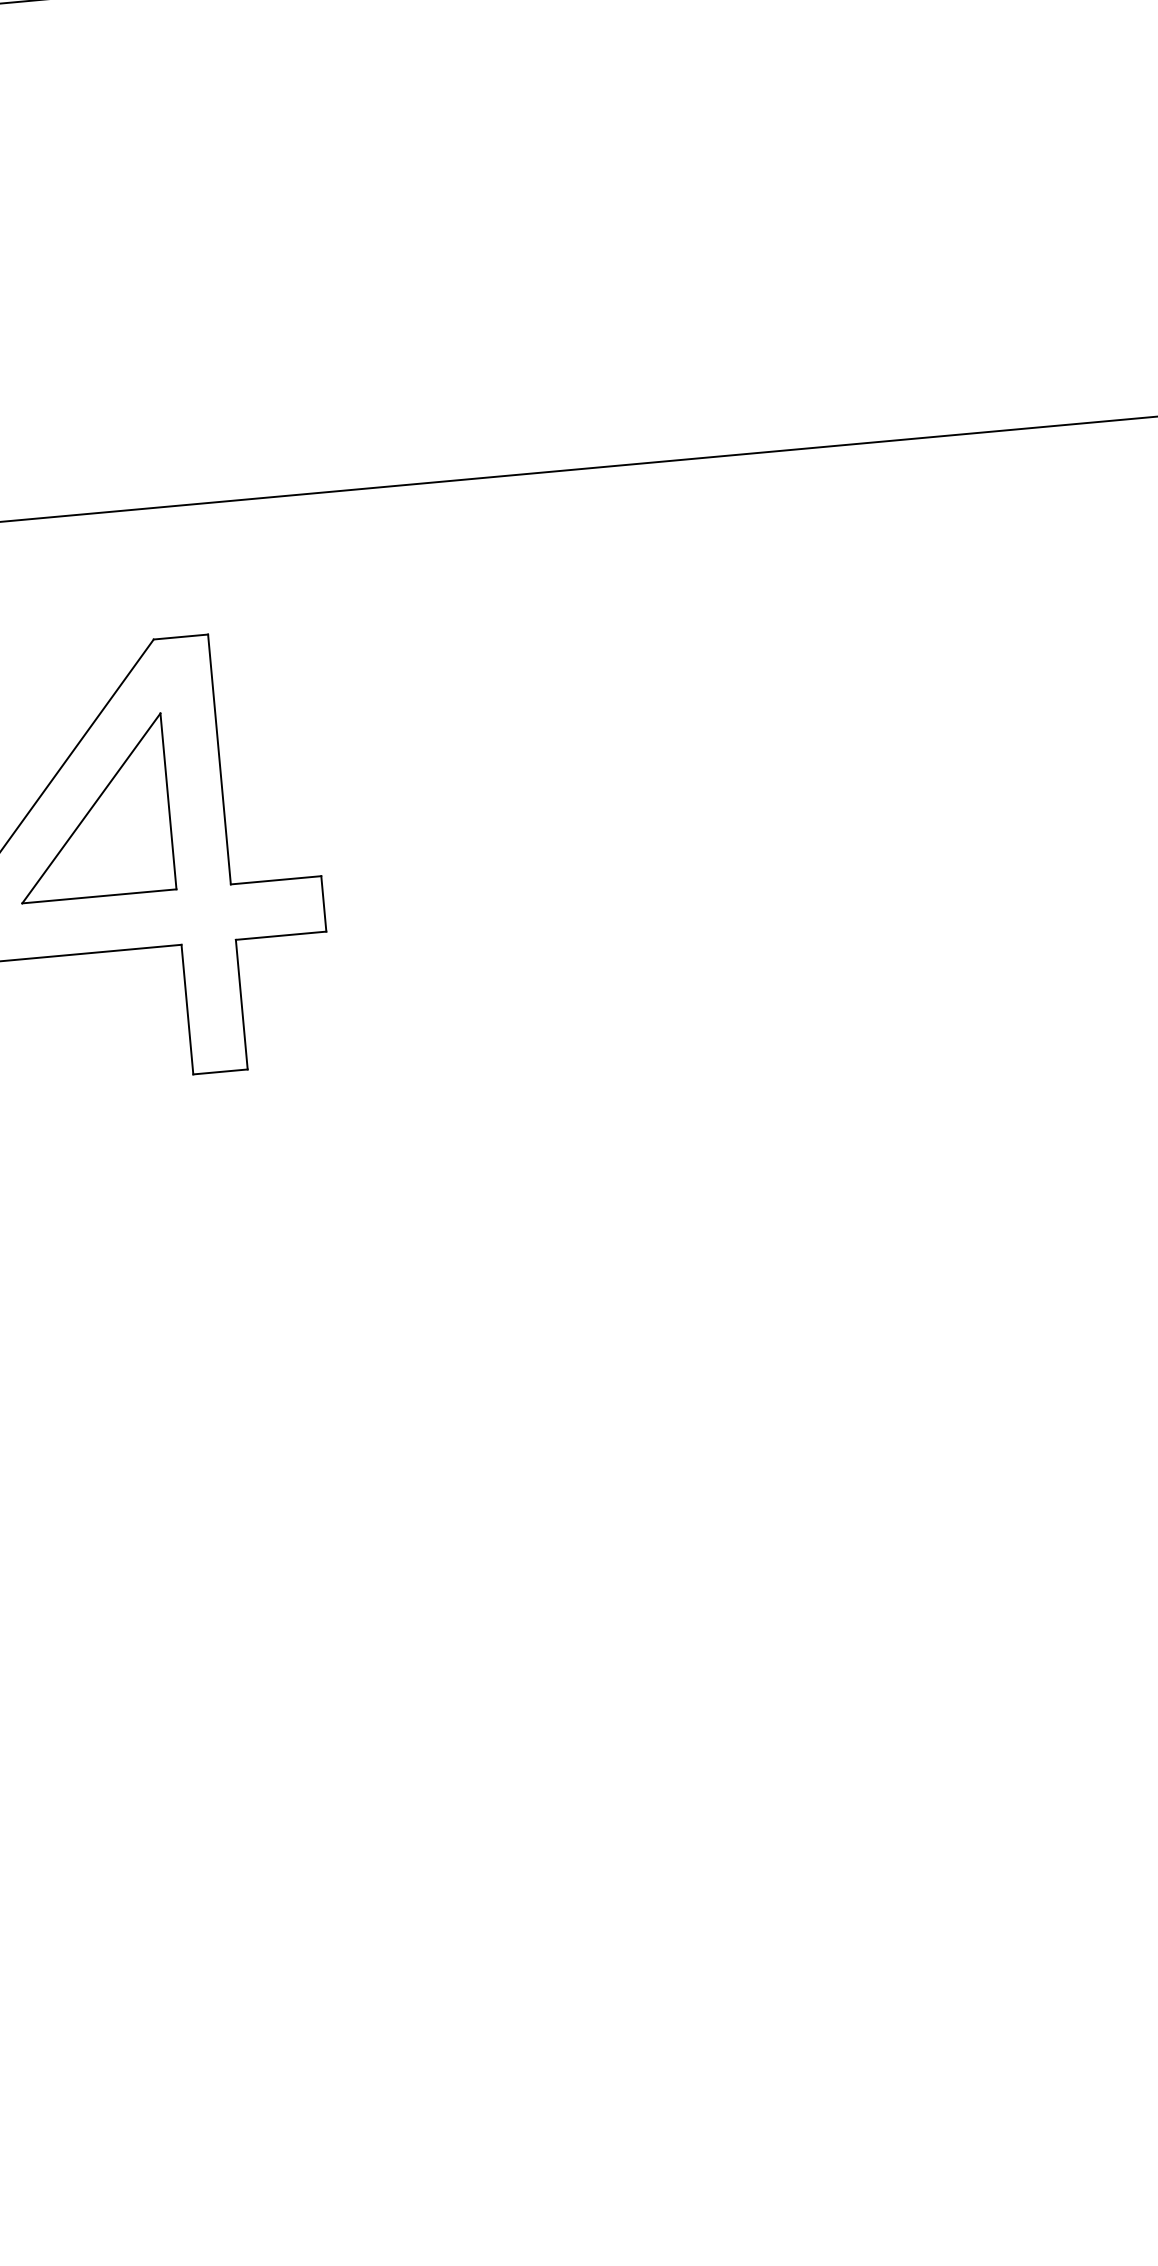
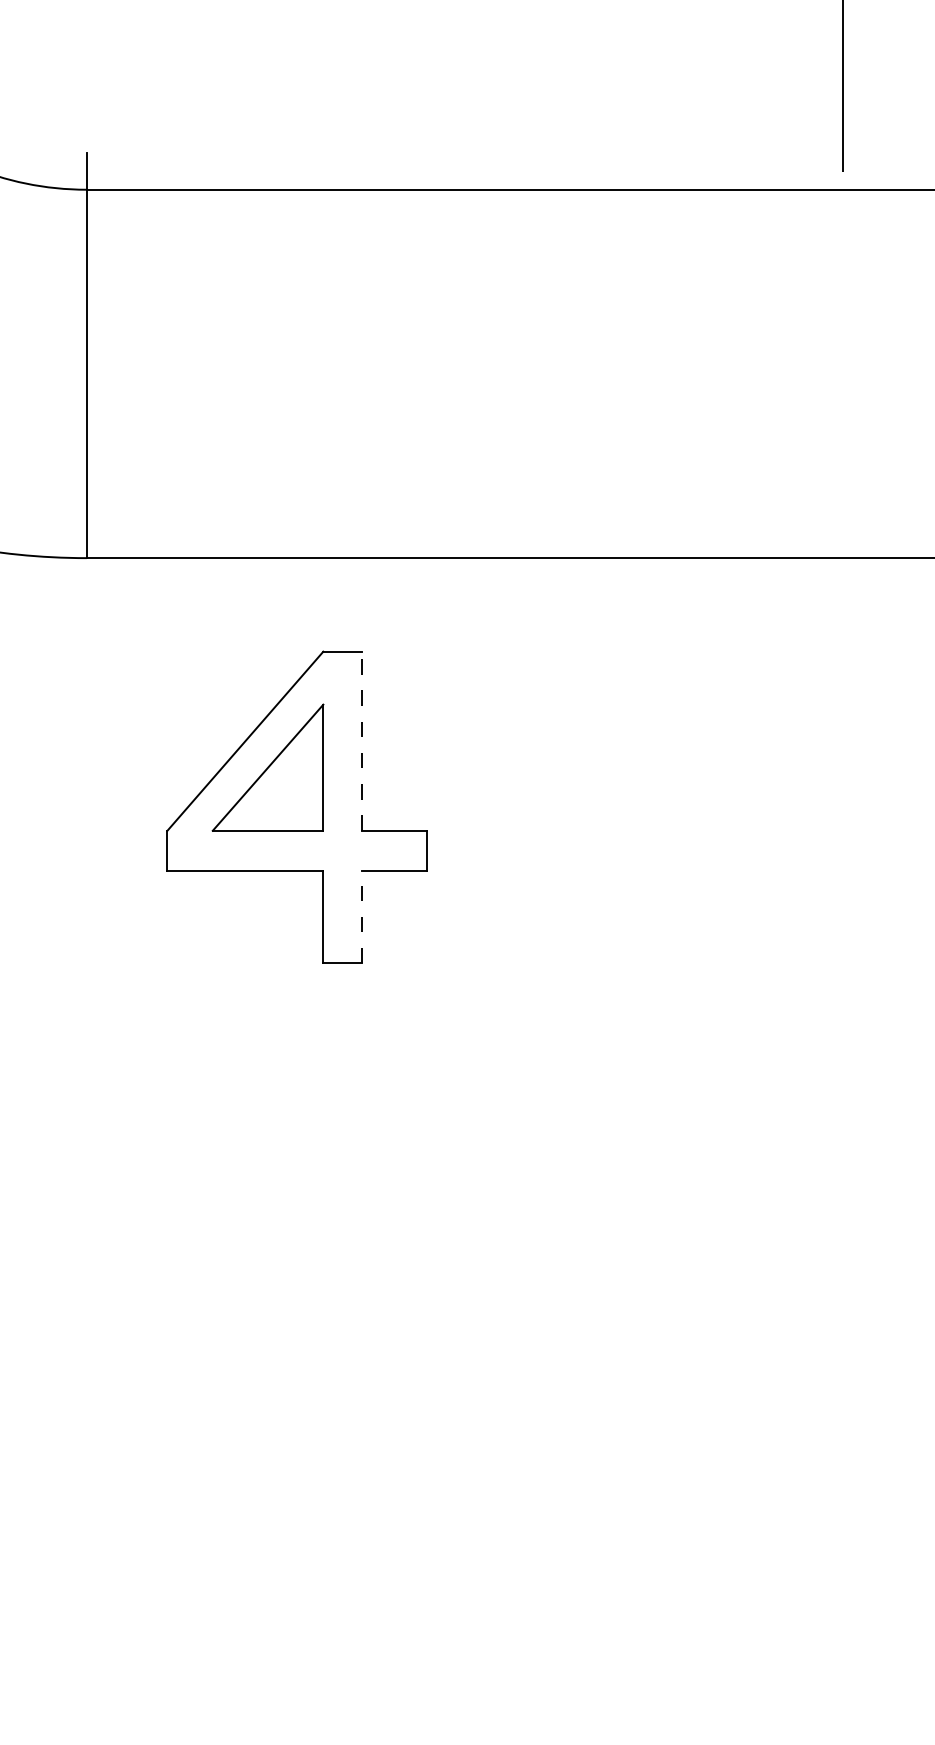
line: (219, 759) -> (362, 741), solid -> dashed
line: (241, 1003) -> (362, 916), solid -> dashed

